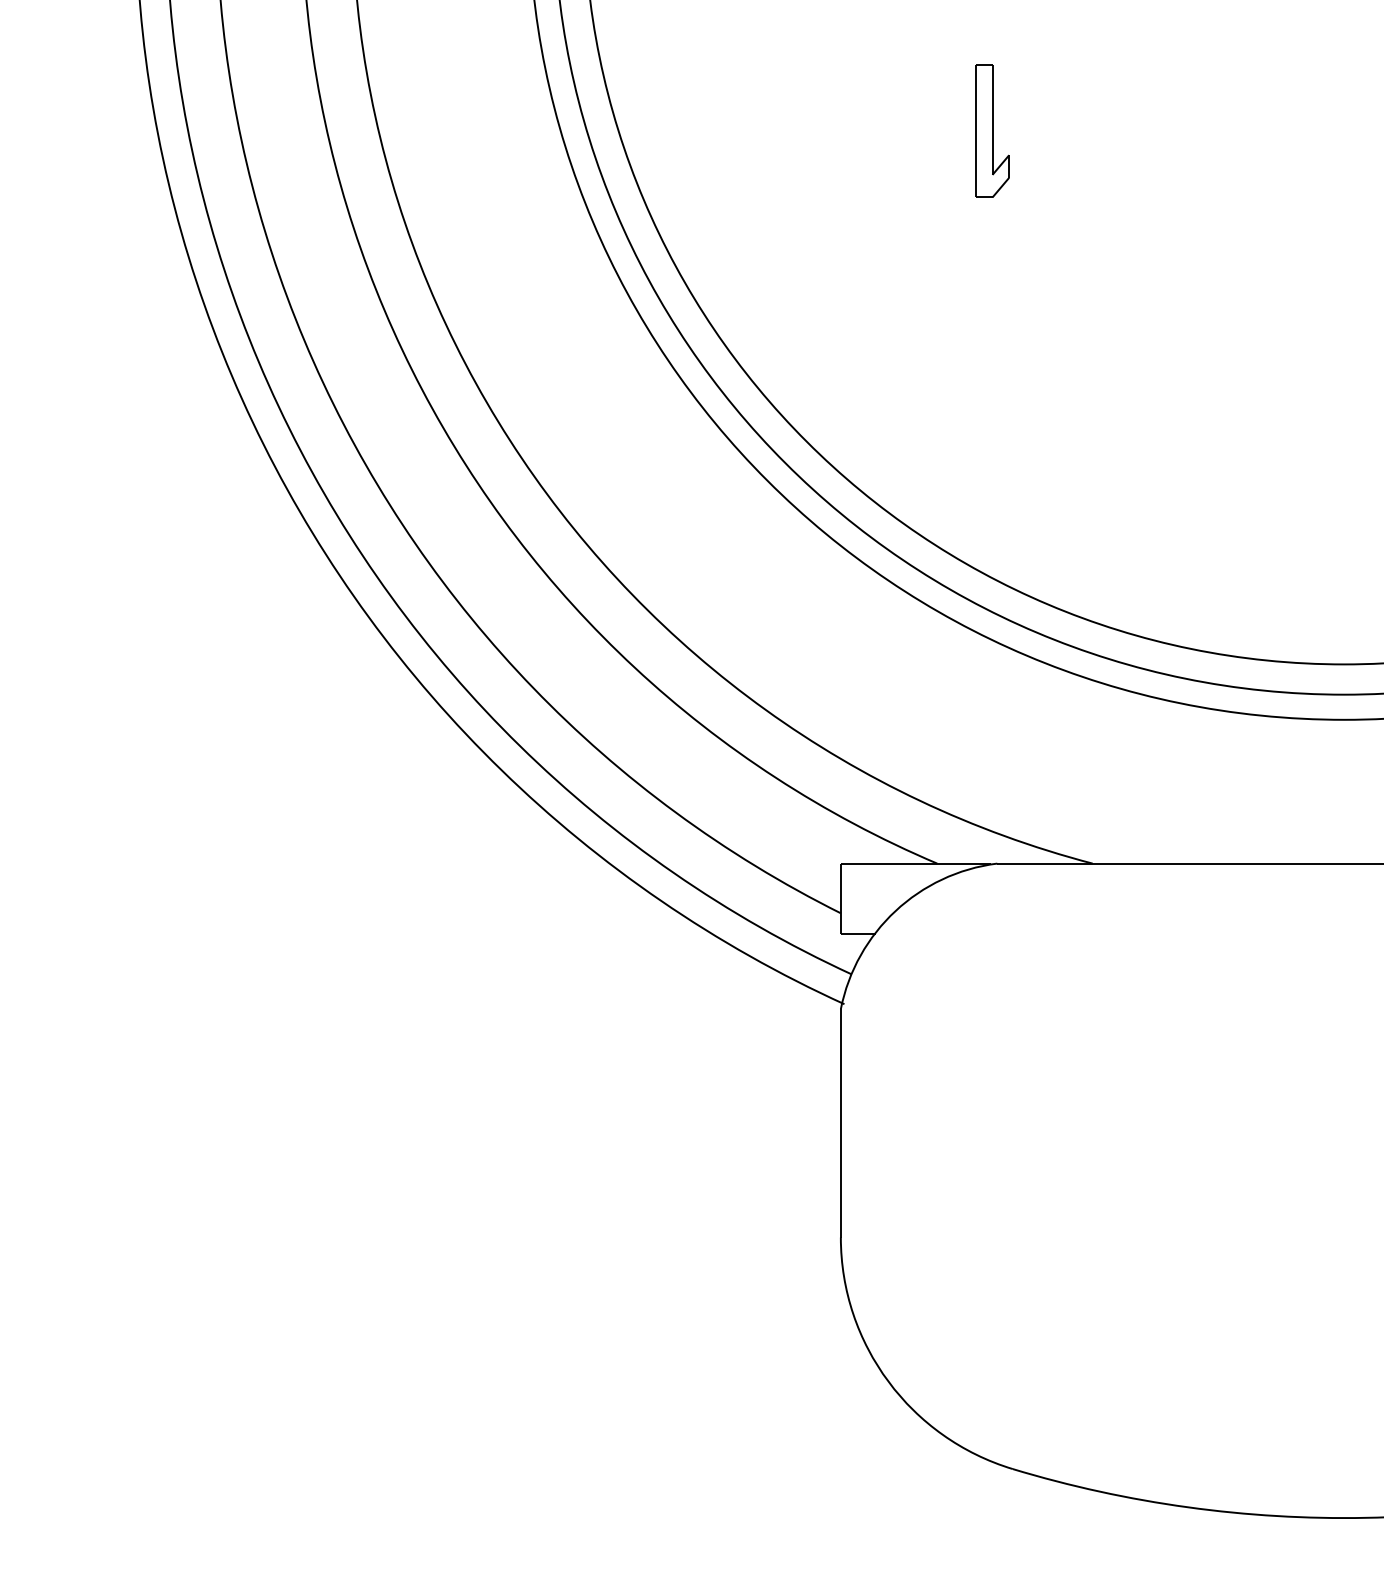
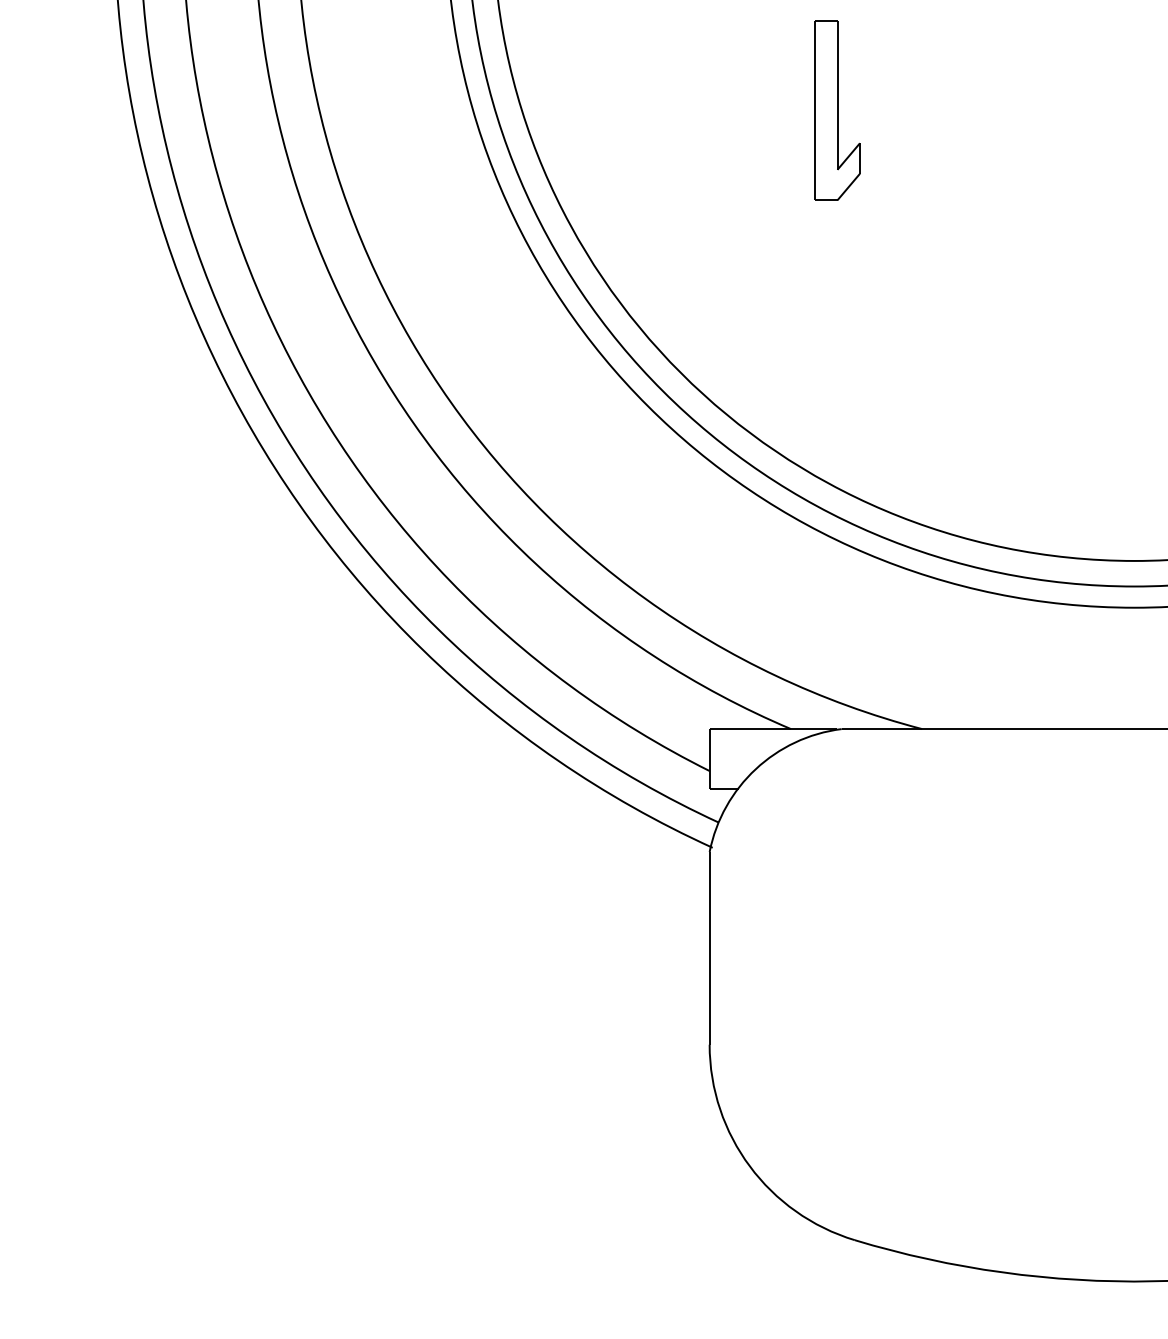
part: (992, 130) -> (837, 110), size x1.6

